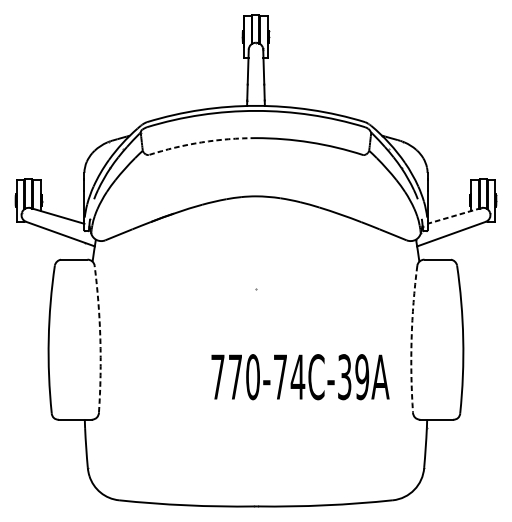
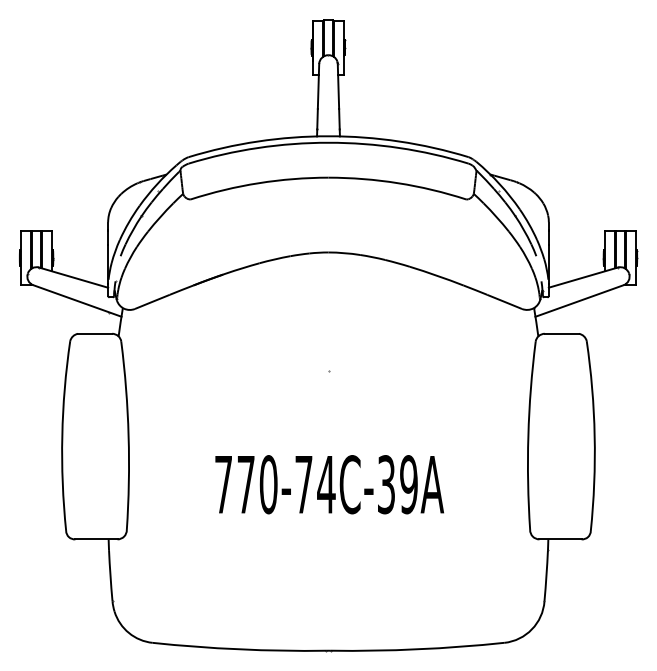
arc: (201, 142) -> (258, 183), dashed -> solid
line: (454, 215) -> (583, 277), dashed -> solid
arc: (100, 338) -> (128, 435), dashed -> solid
arc: (411, 338) -> (528, 435), dashed -> solid
text: (300, 377) -> (329, 484), moved

